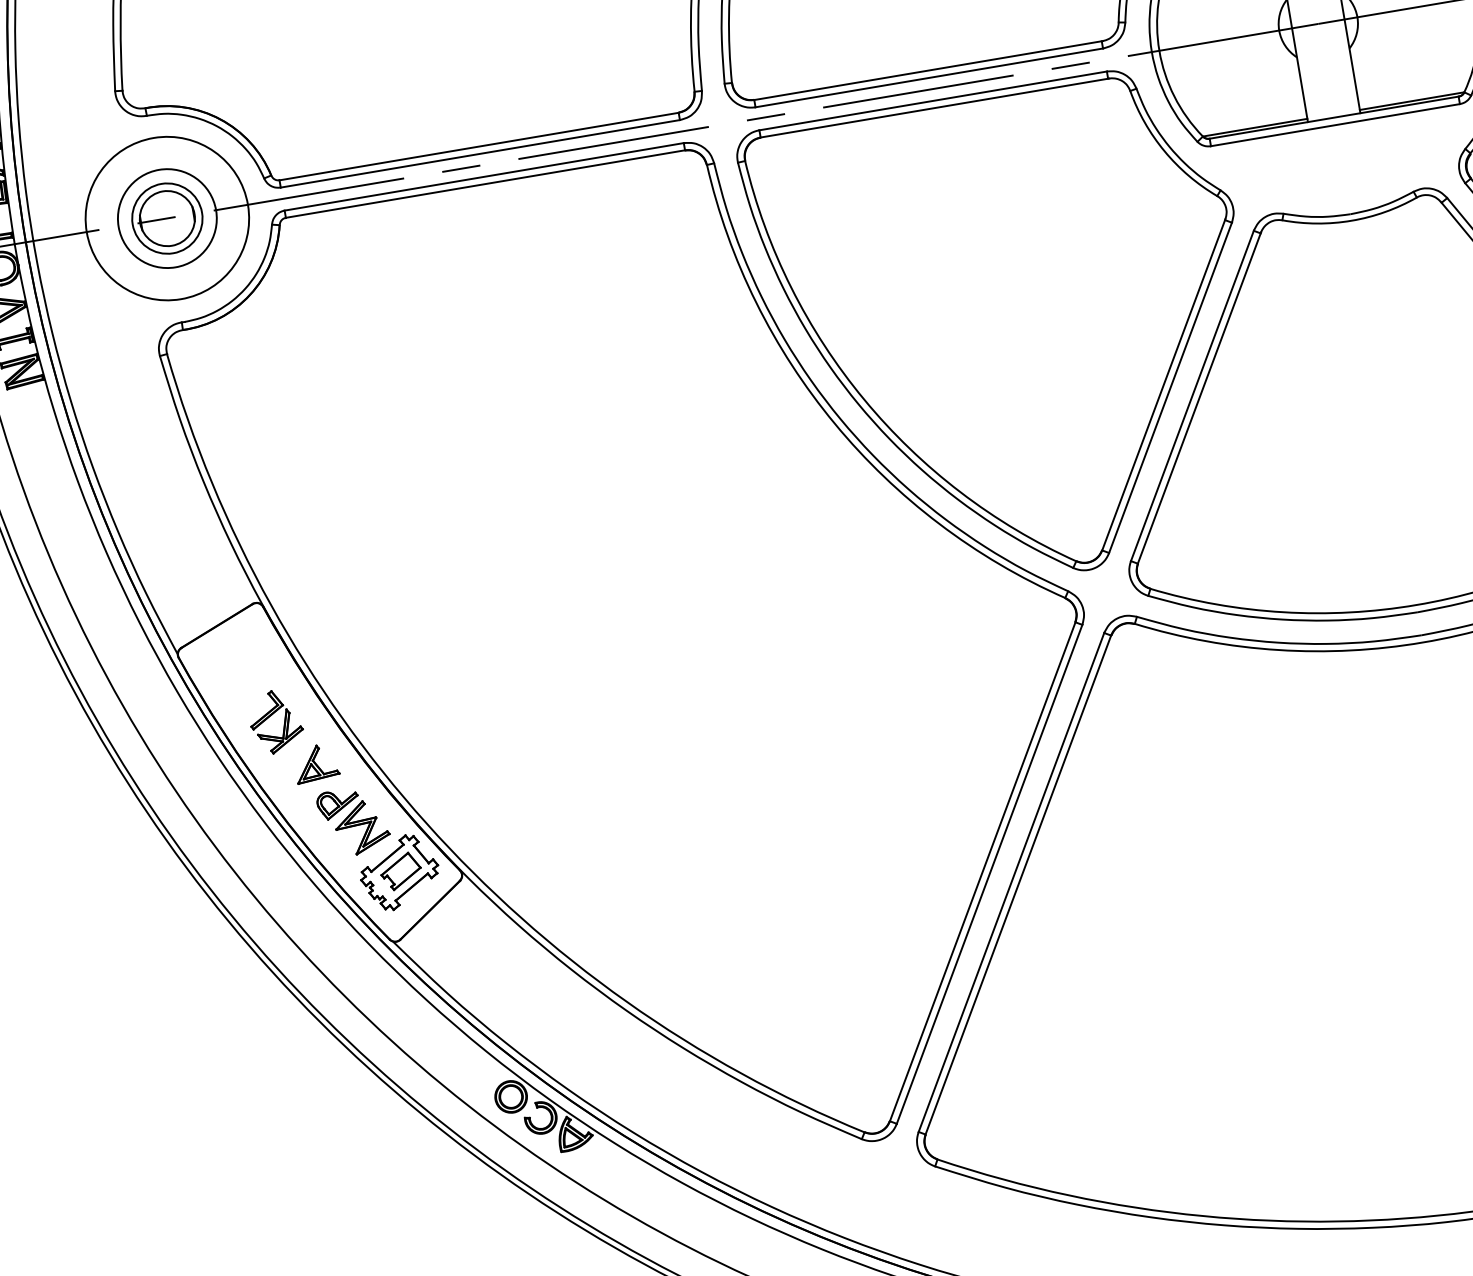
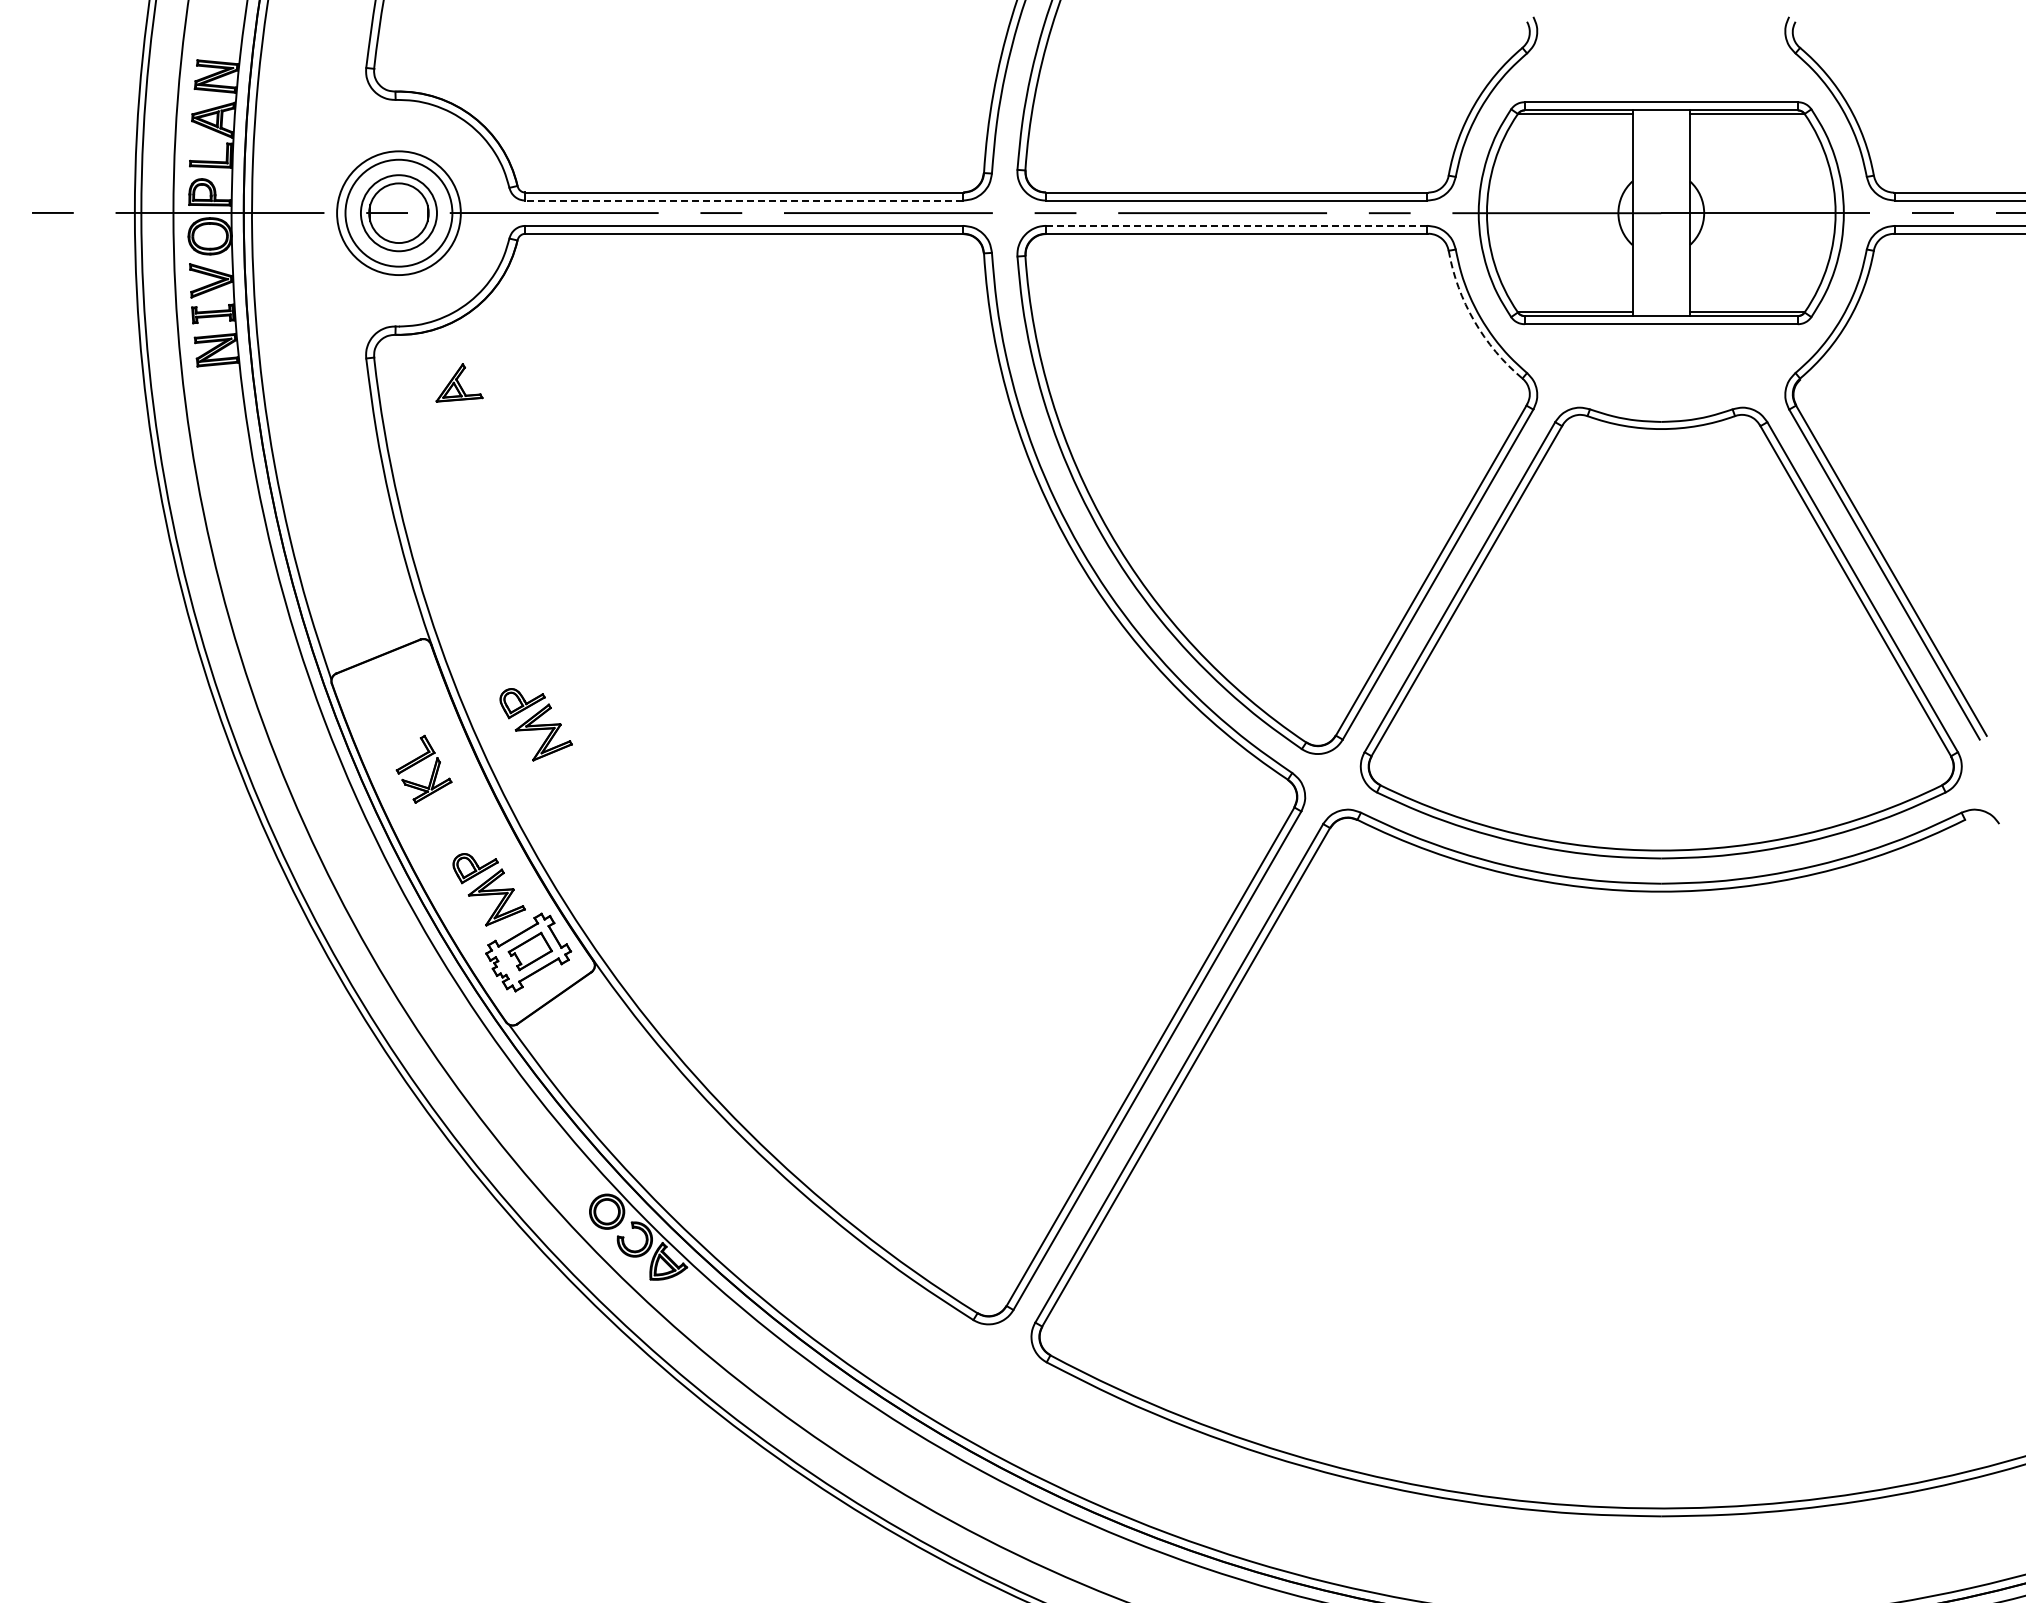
line: (932, 100) -> (1236, 225), solid -> dashed
arc: (1164, 151) -> (1474, 321), solid -> dashed
line: (480, 153) -> (744, 200), solid -> dashed
circle: (166, 218) -> (398, 212), size x0.7
part: (370, 663) -> (535, 724), added
part: (316, 762) -> (459, 382), moved

